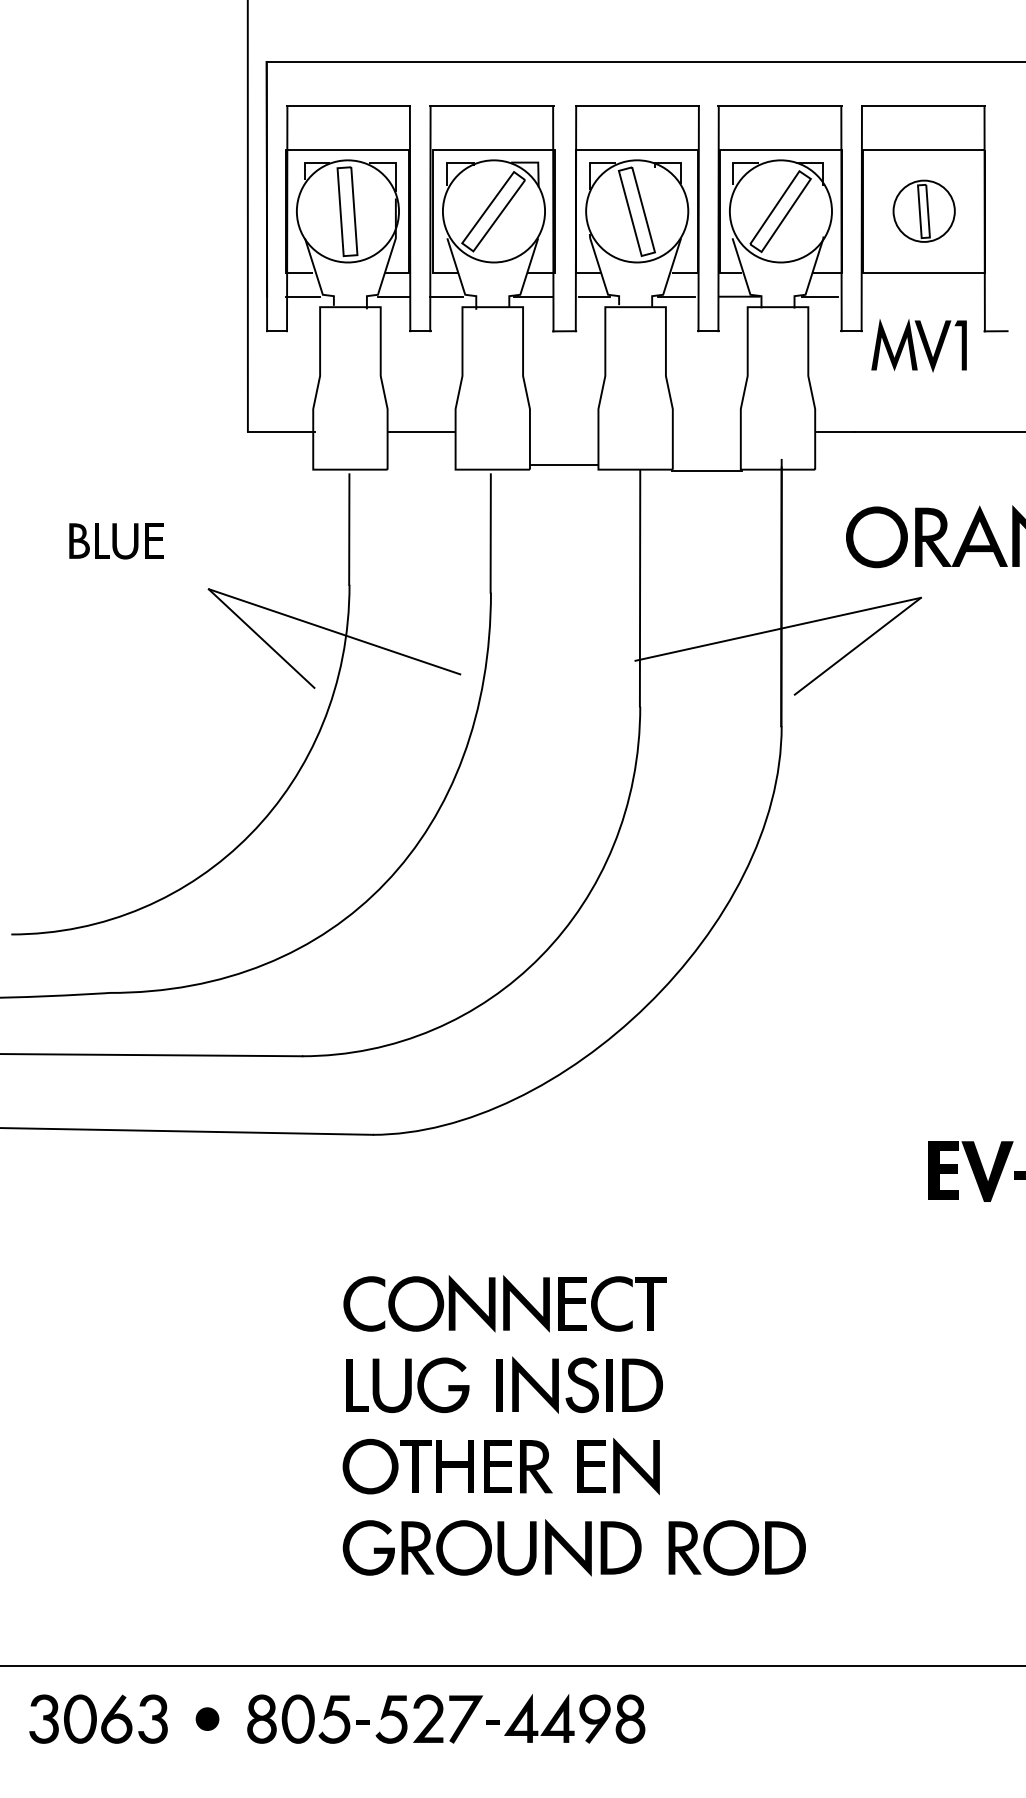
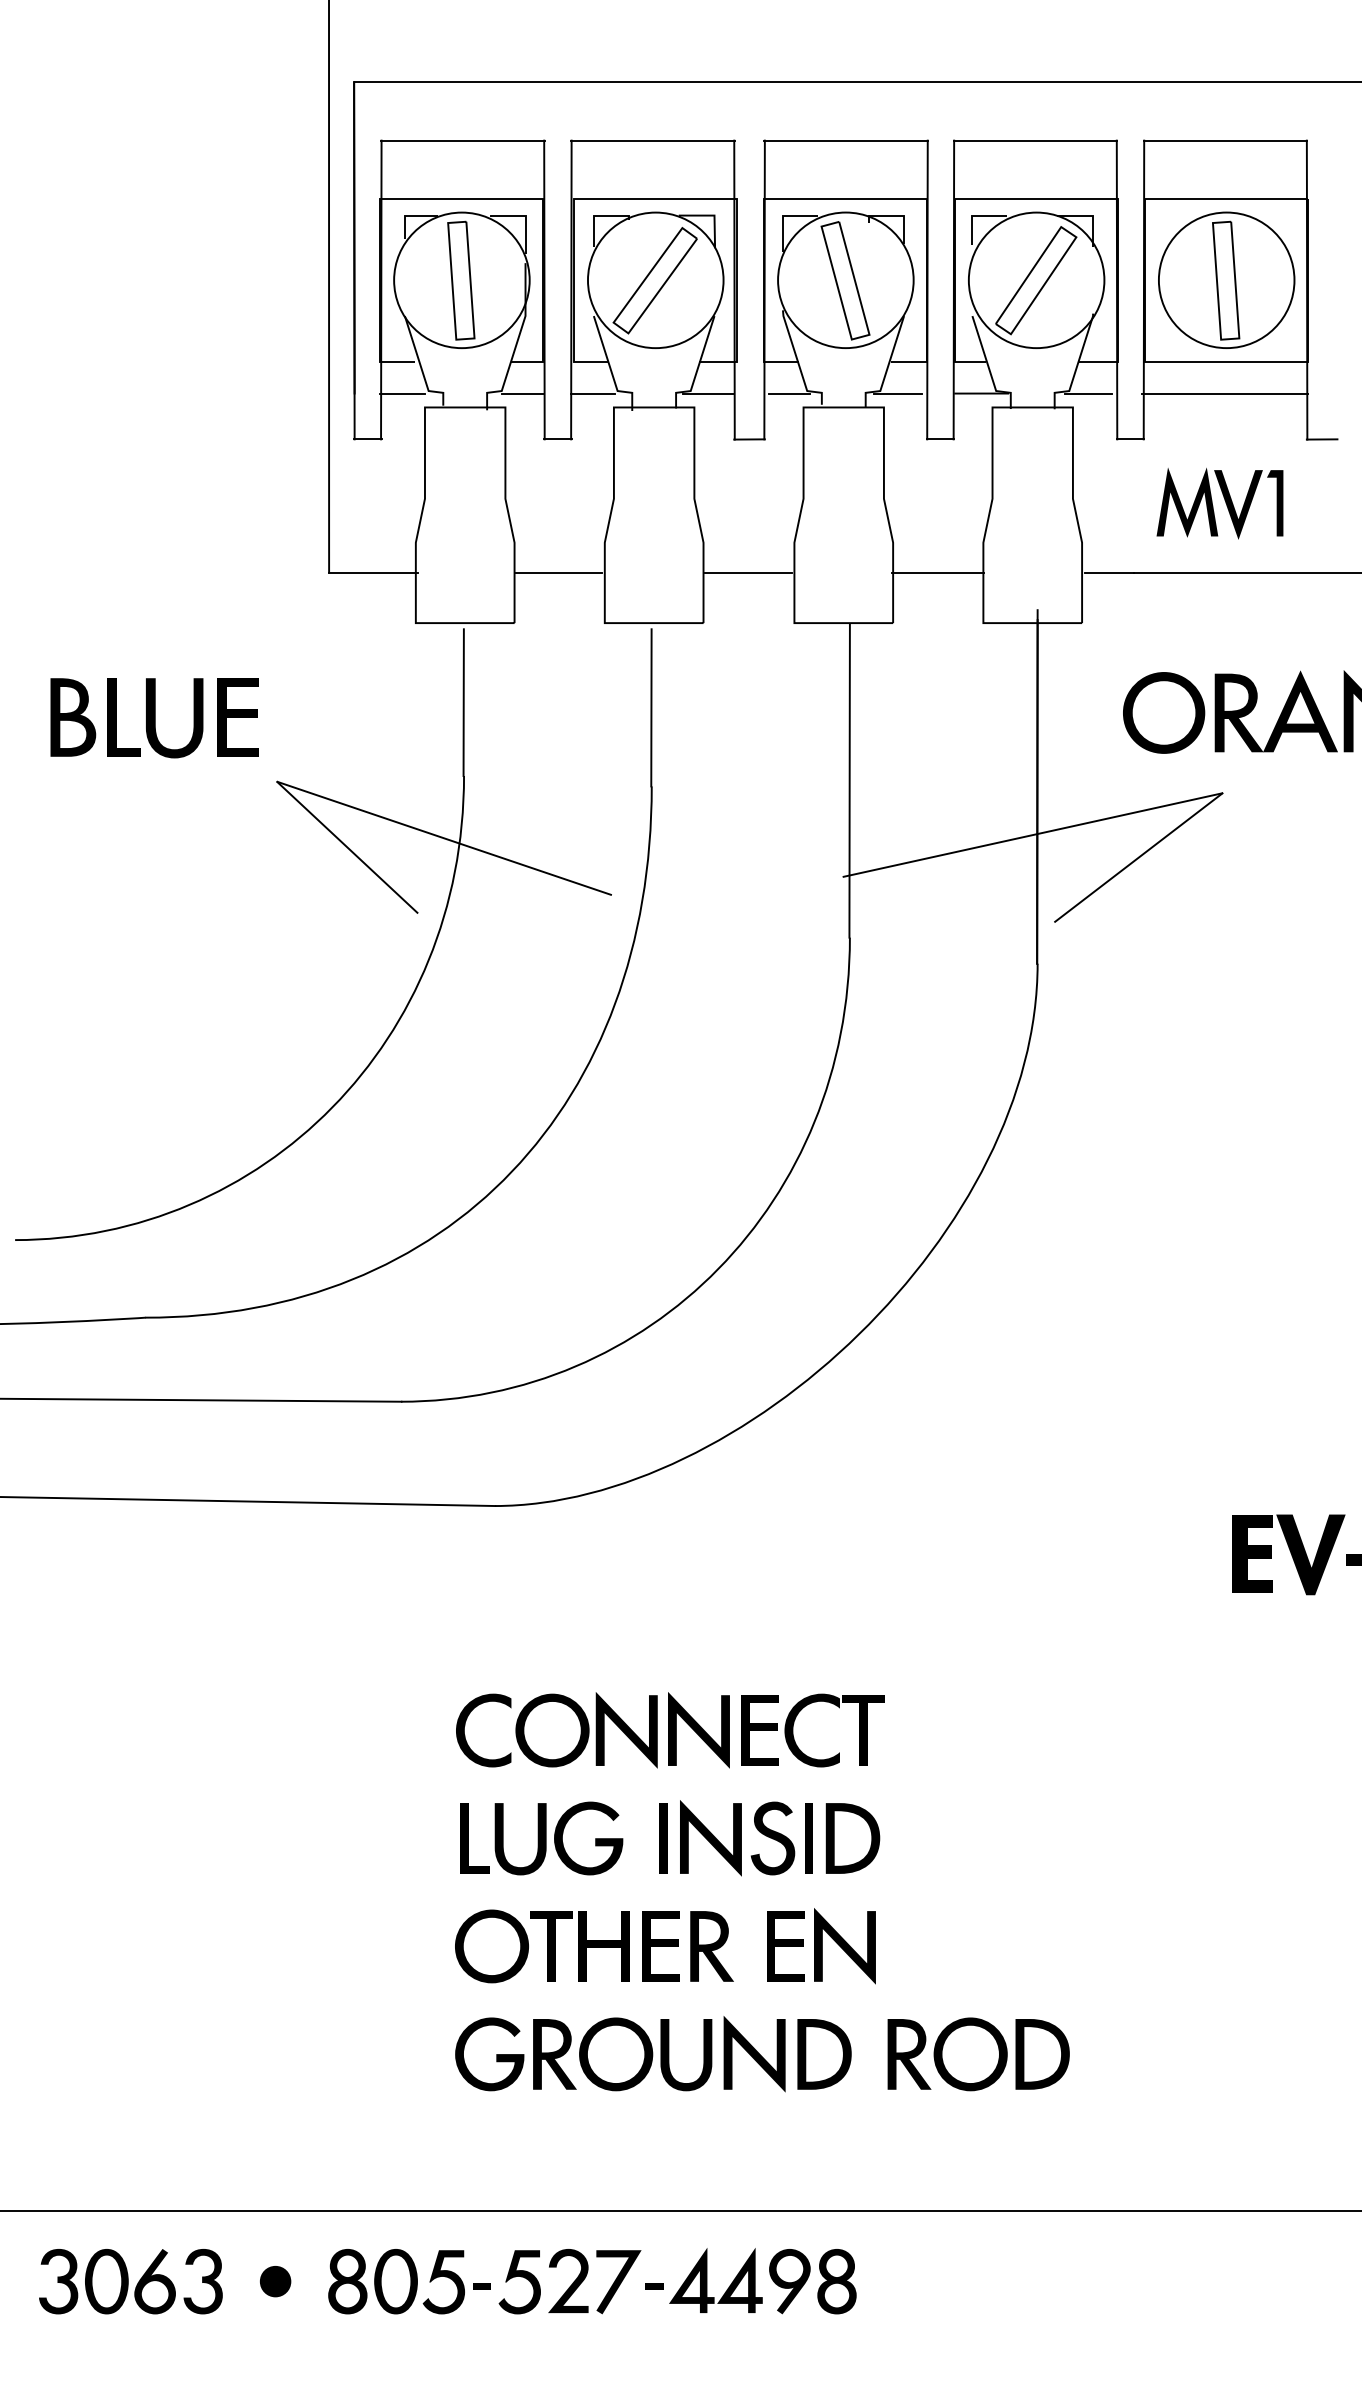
part: (923, 210) -> (1226, 279), size x1.67
line: (922, 296) -> (1224, 393), added
part: (918, 345) -> (1219, 503), moved
line: (563, 465) -> (747, 572), moved
line: (706, 470) -> (937, 572), moved
part: (116, 541) -> (154, 718), size x1.67

